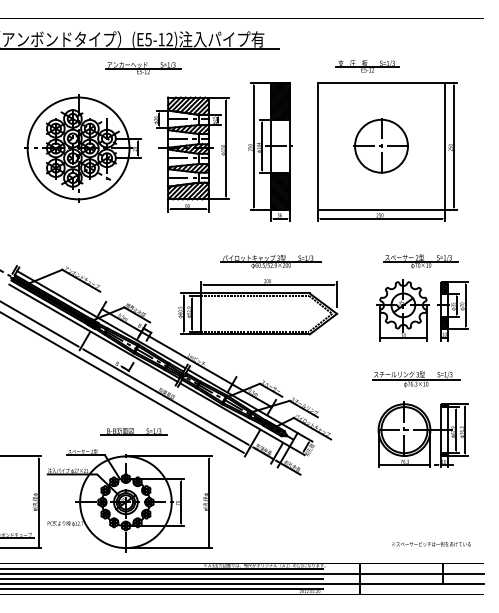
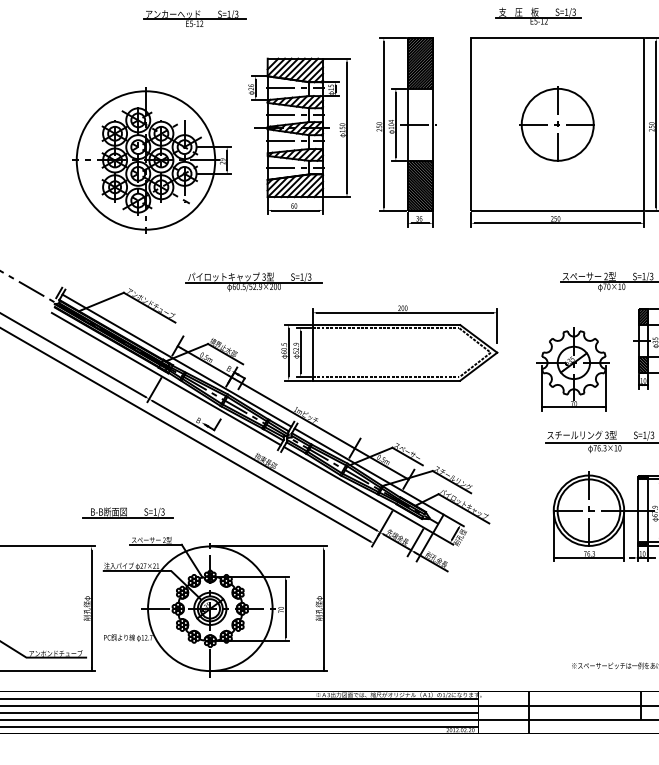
part: (143, 68) -> (194, 19), moved
part: (82, 148) -> (151, 160), moved
part: (270, 261) -> (253, 281), moved
part: (402, 310) -> (572, 369), moved
part: (133, 431) -> (126, 512), moved

